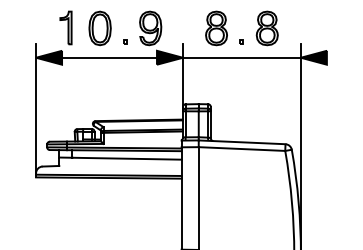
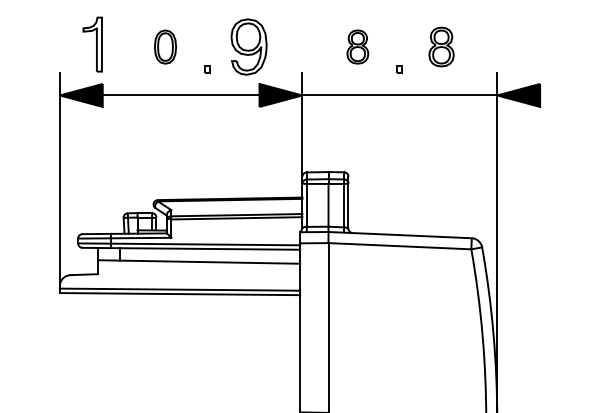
part: (65, 27) -> (91, 43), moved
part: (99, 28) -> (164, 47), size x0.6
part: (216, 28) -> (357, 47), size x0.6
part: (266, 28) -> (440, 47), size x0.7

